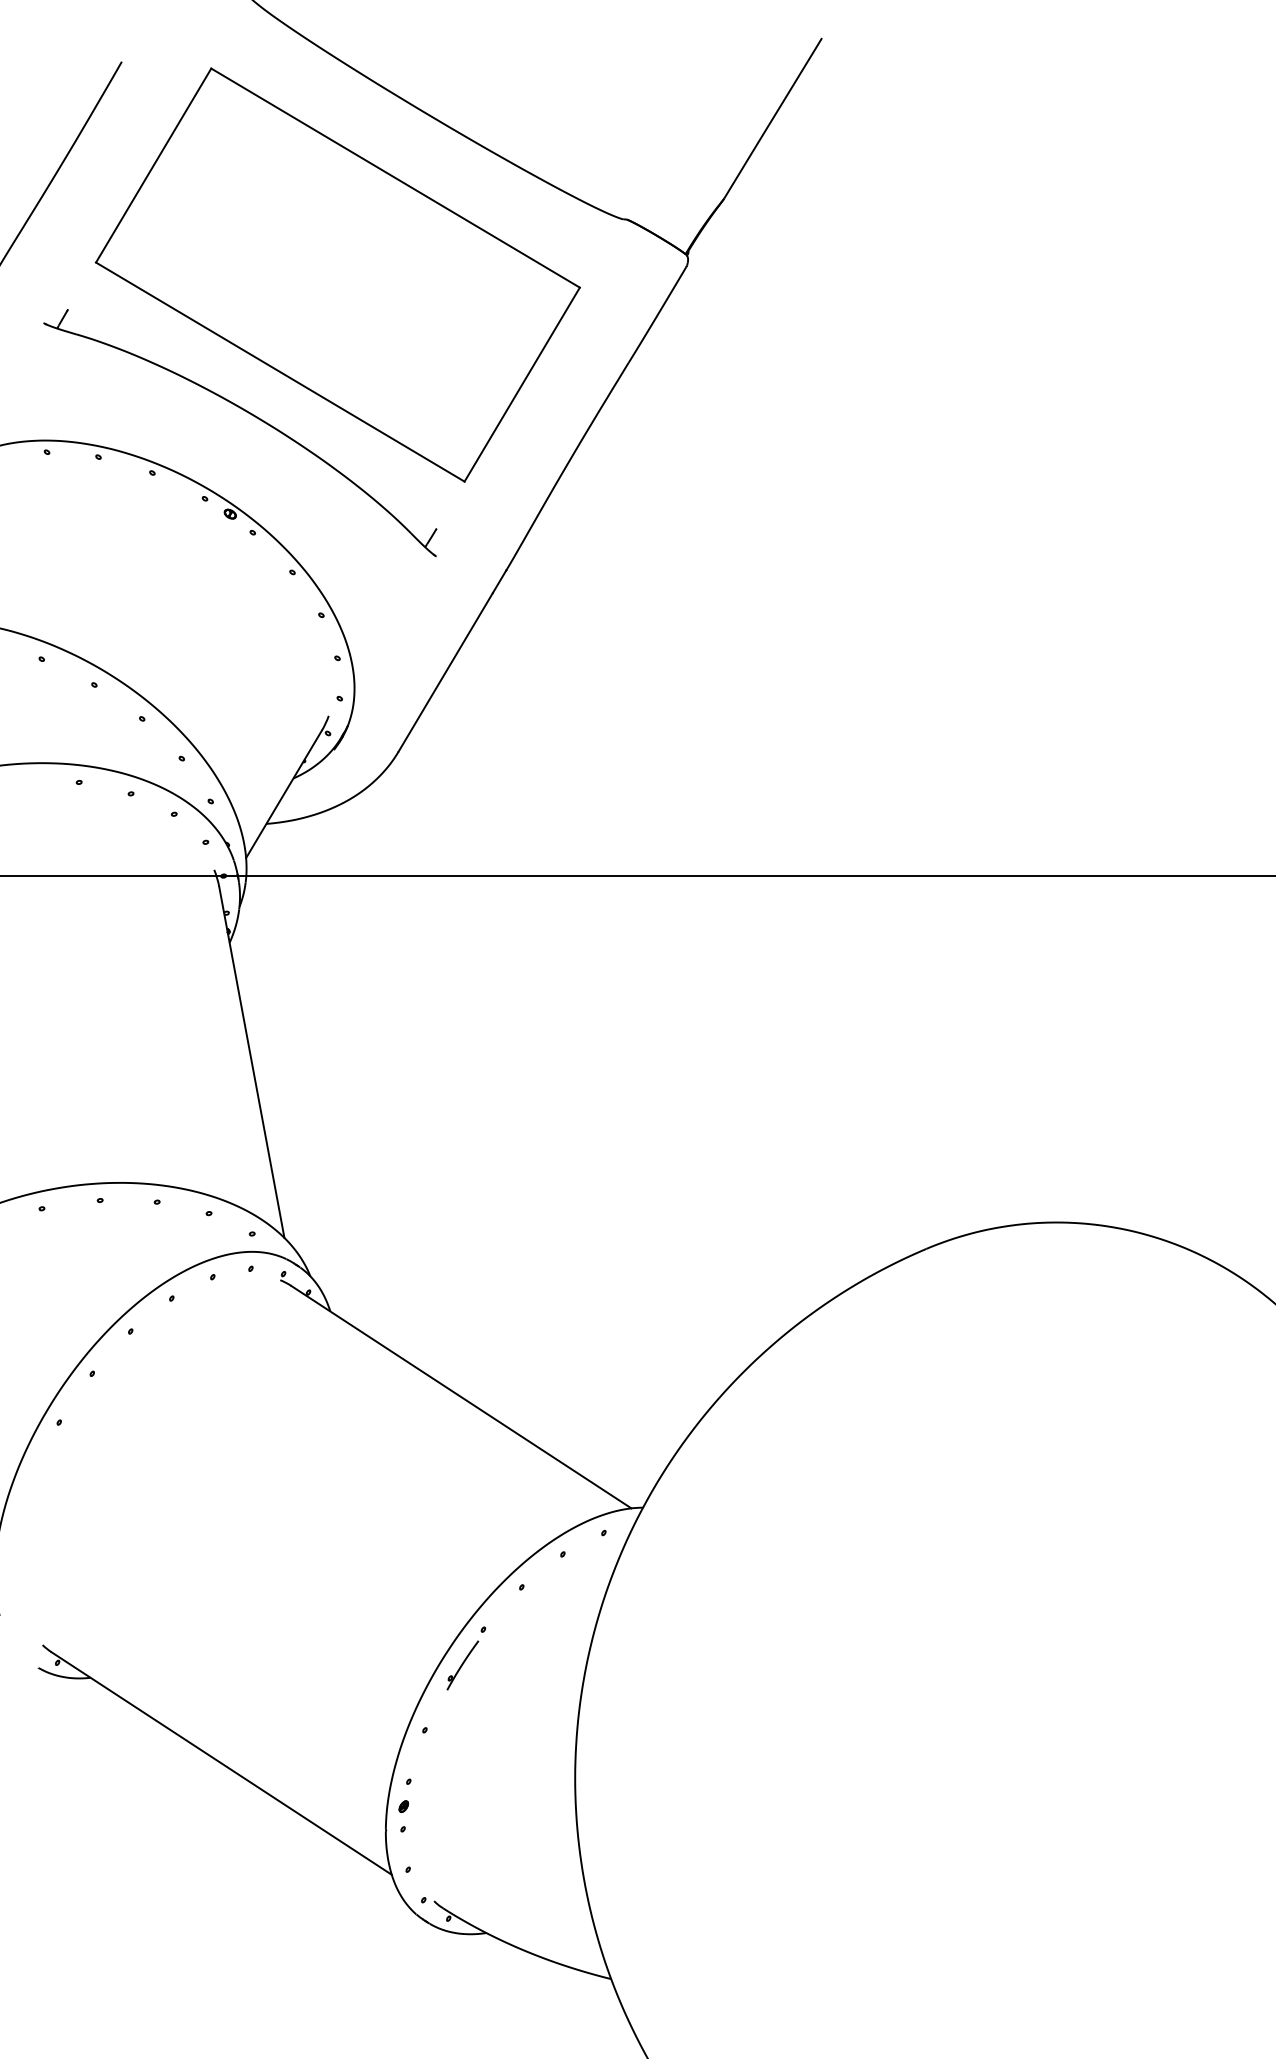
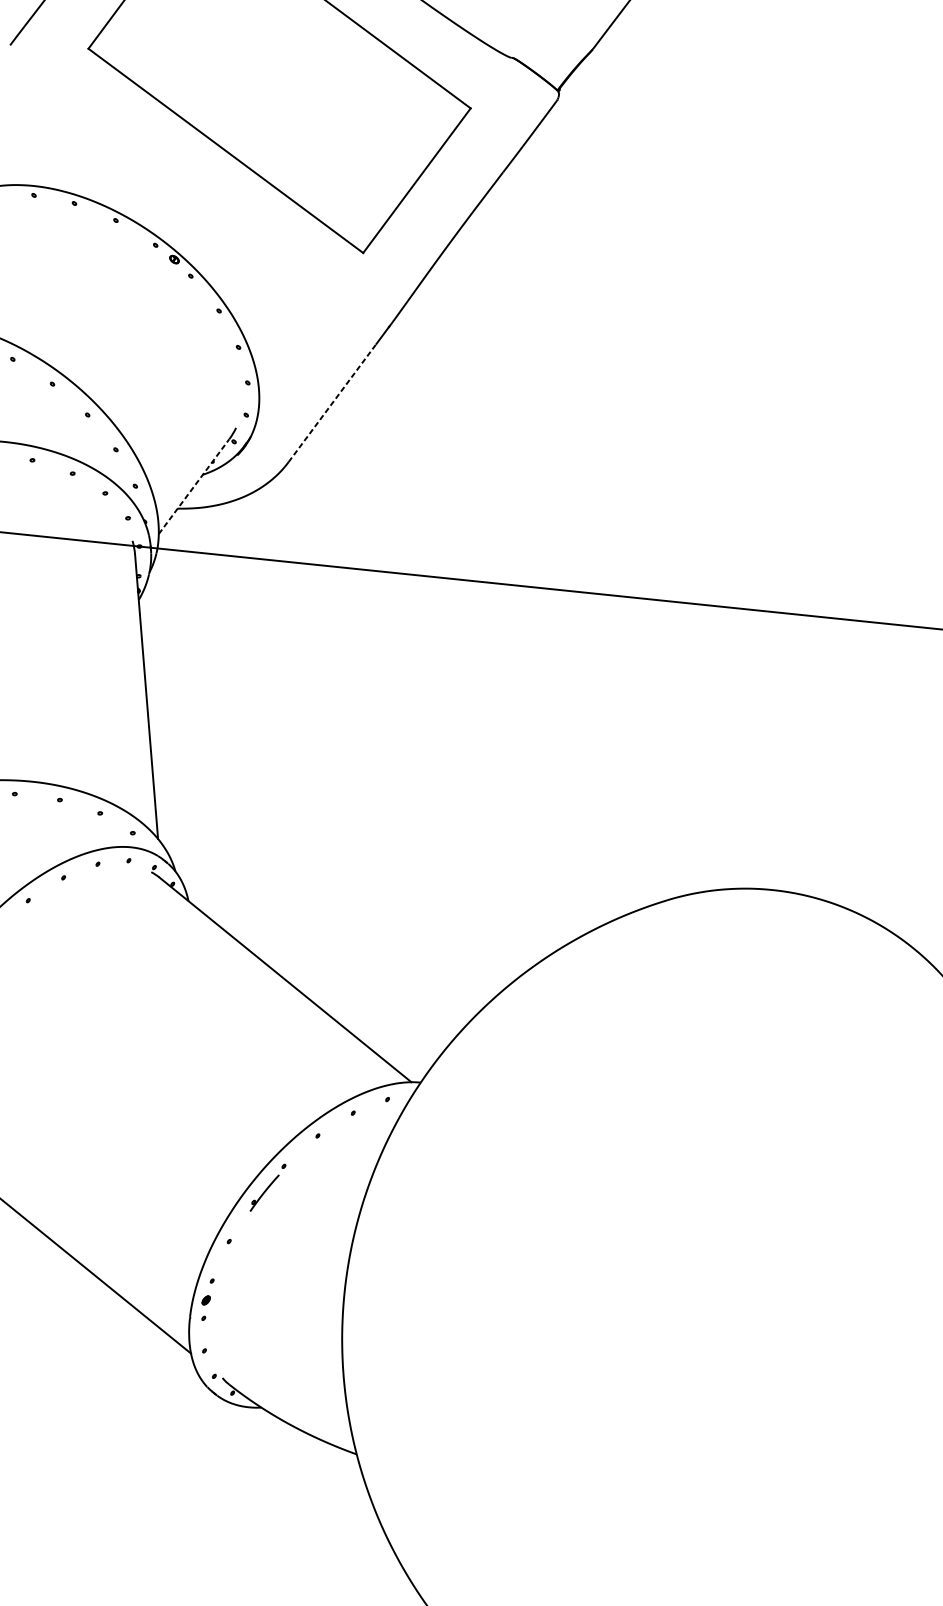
part: (249, 414) -> (197, 182), removed
line: (445, 671) -> (332, 402), solid -> dashed
line: (284, 794) -> (194, 486), solid -> dashed

